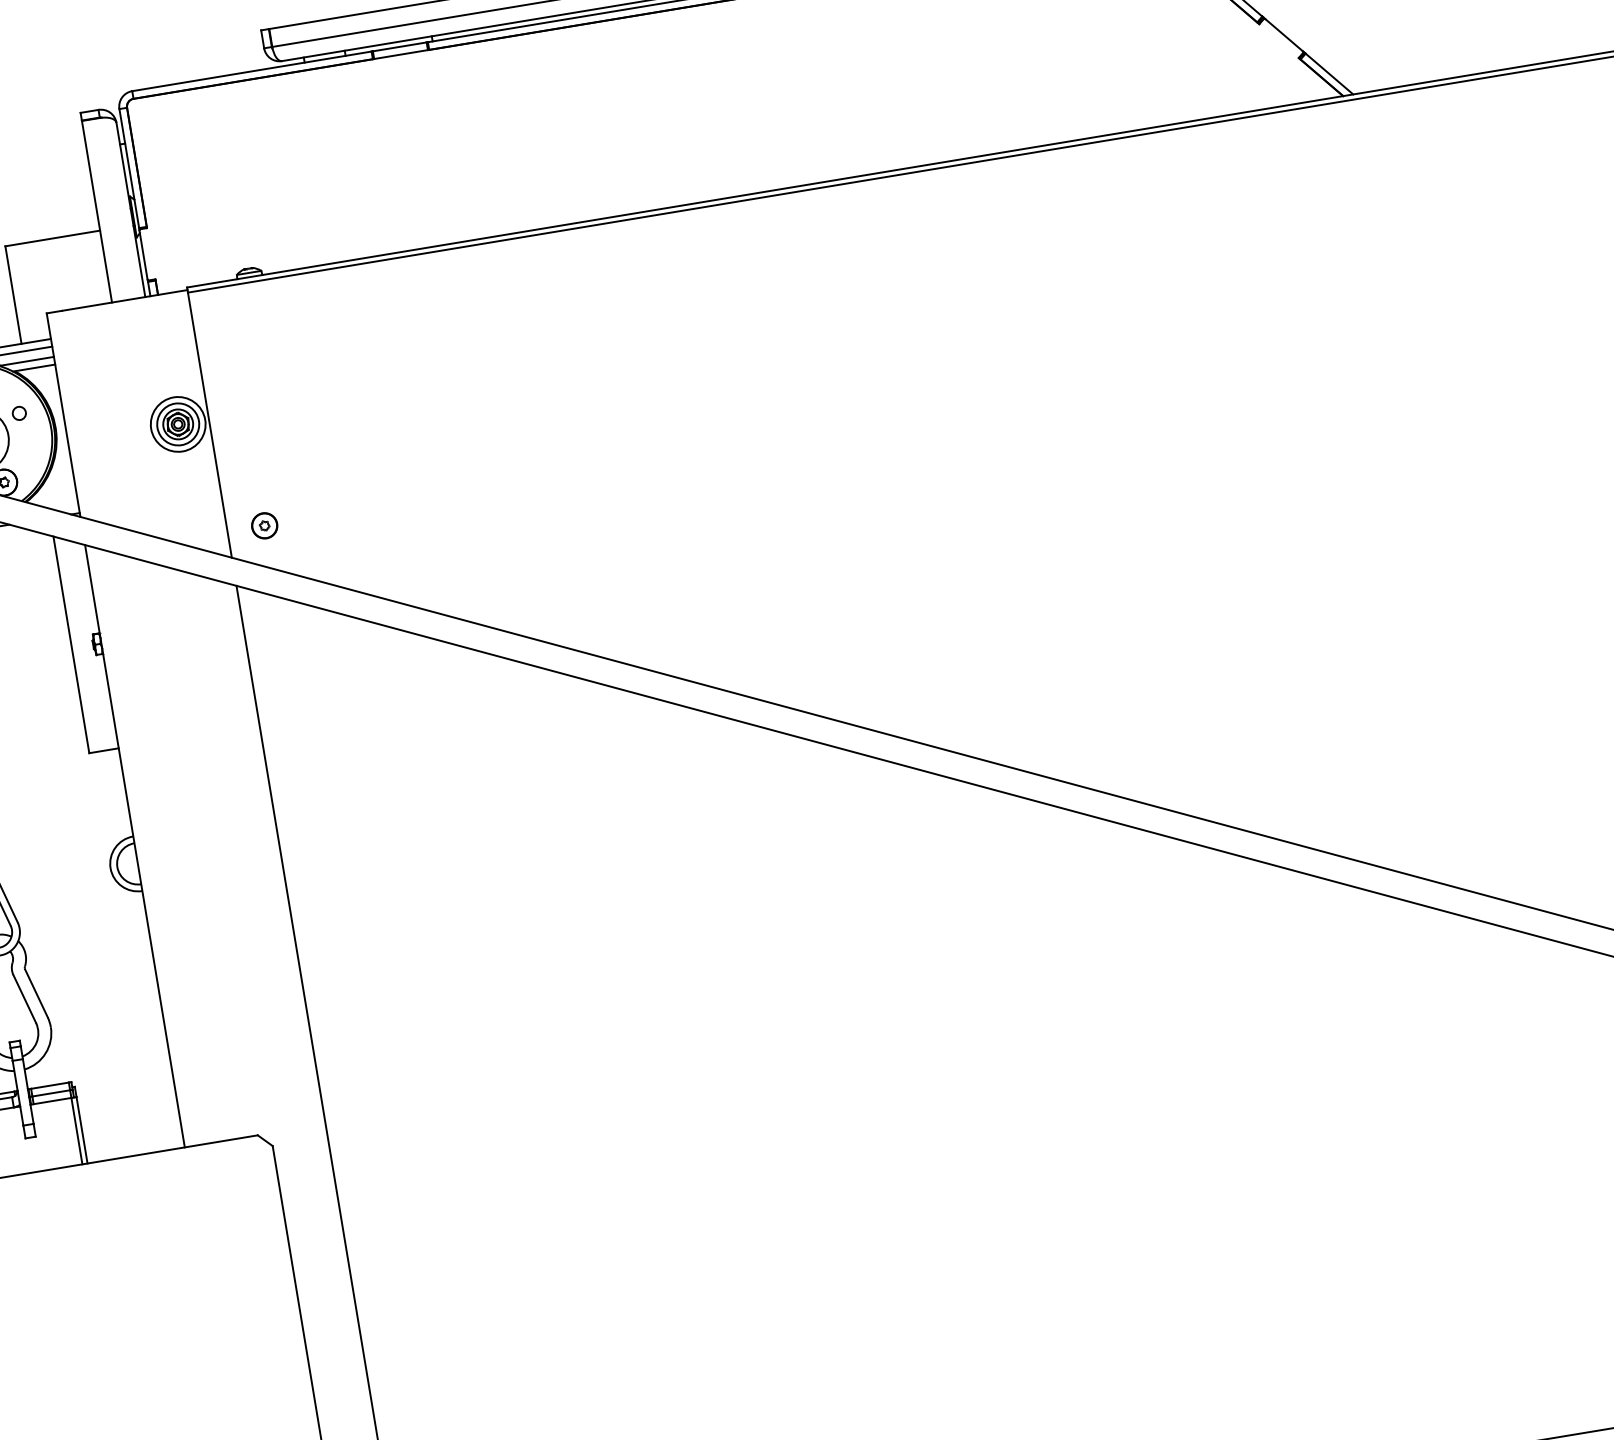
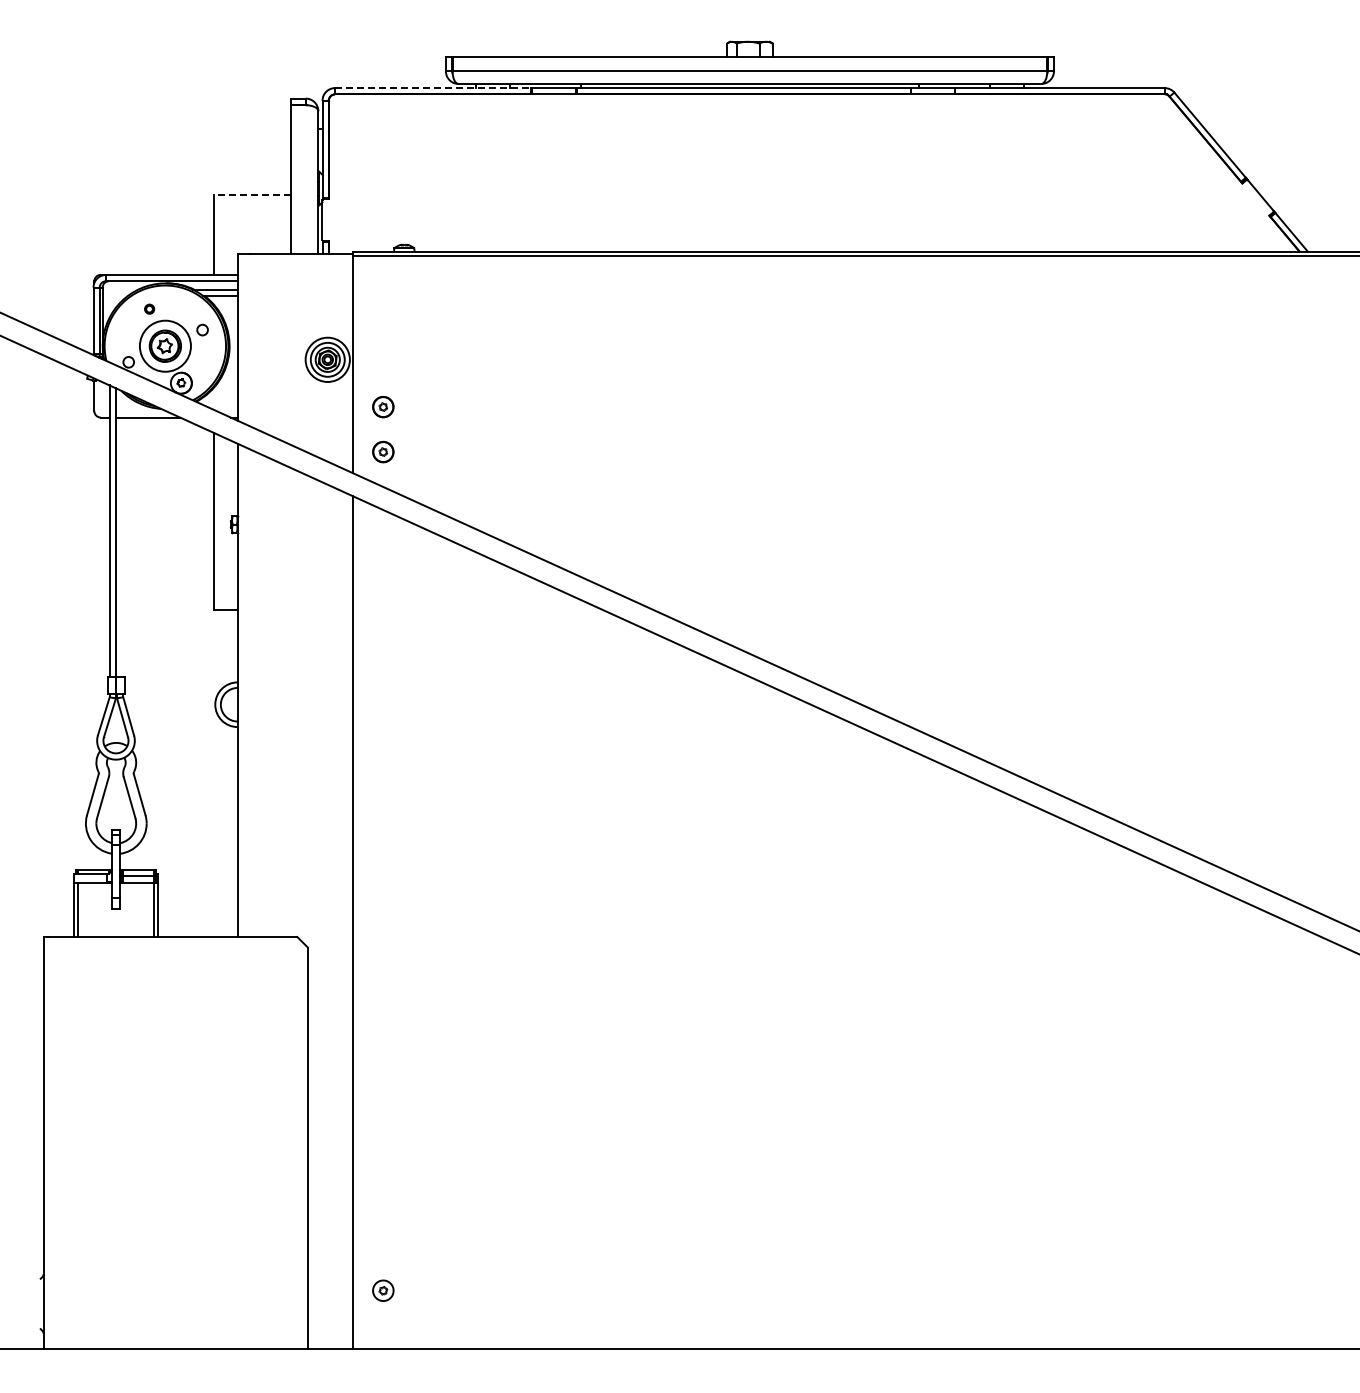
line: (252, 71) -> (433, 88), solid -> dashed
line: (53, 238) -> (252, 195), solid -> dashed
part: (255, 470) -> (383, 406), added

